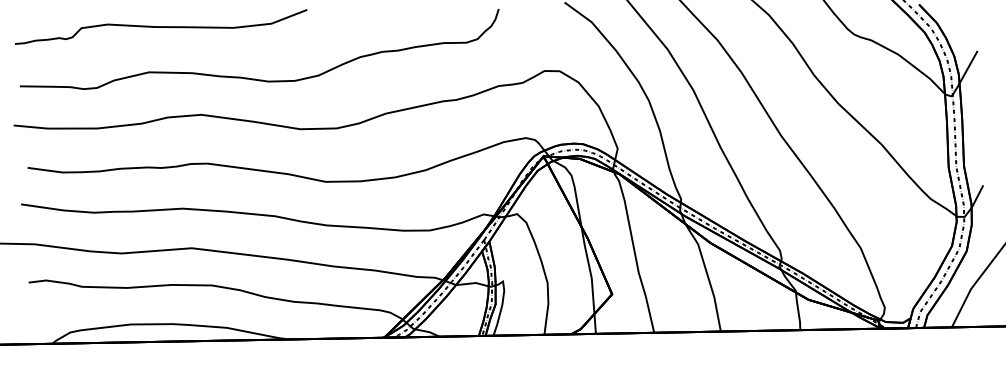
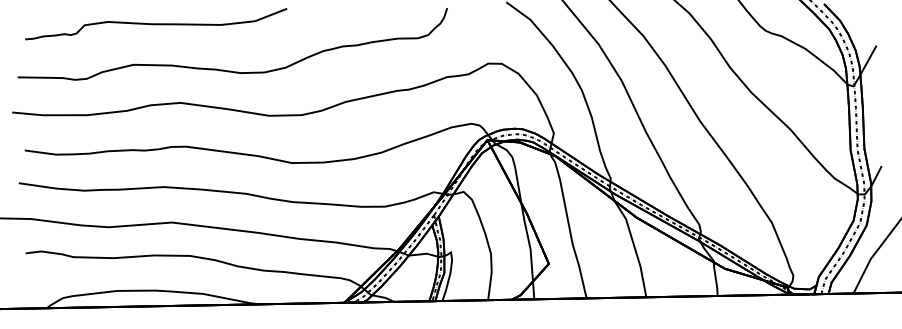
curve: (161, 26) -> (156, 23), moved

